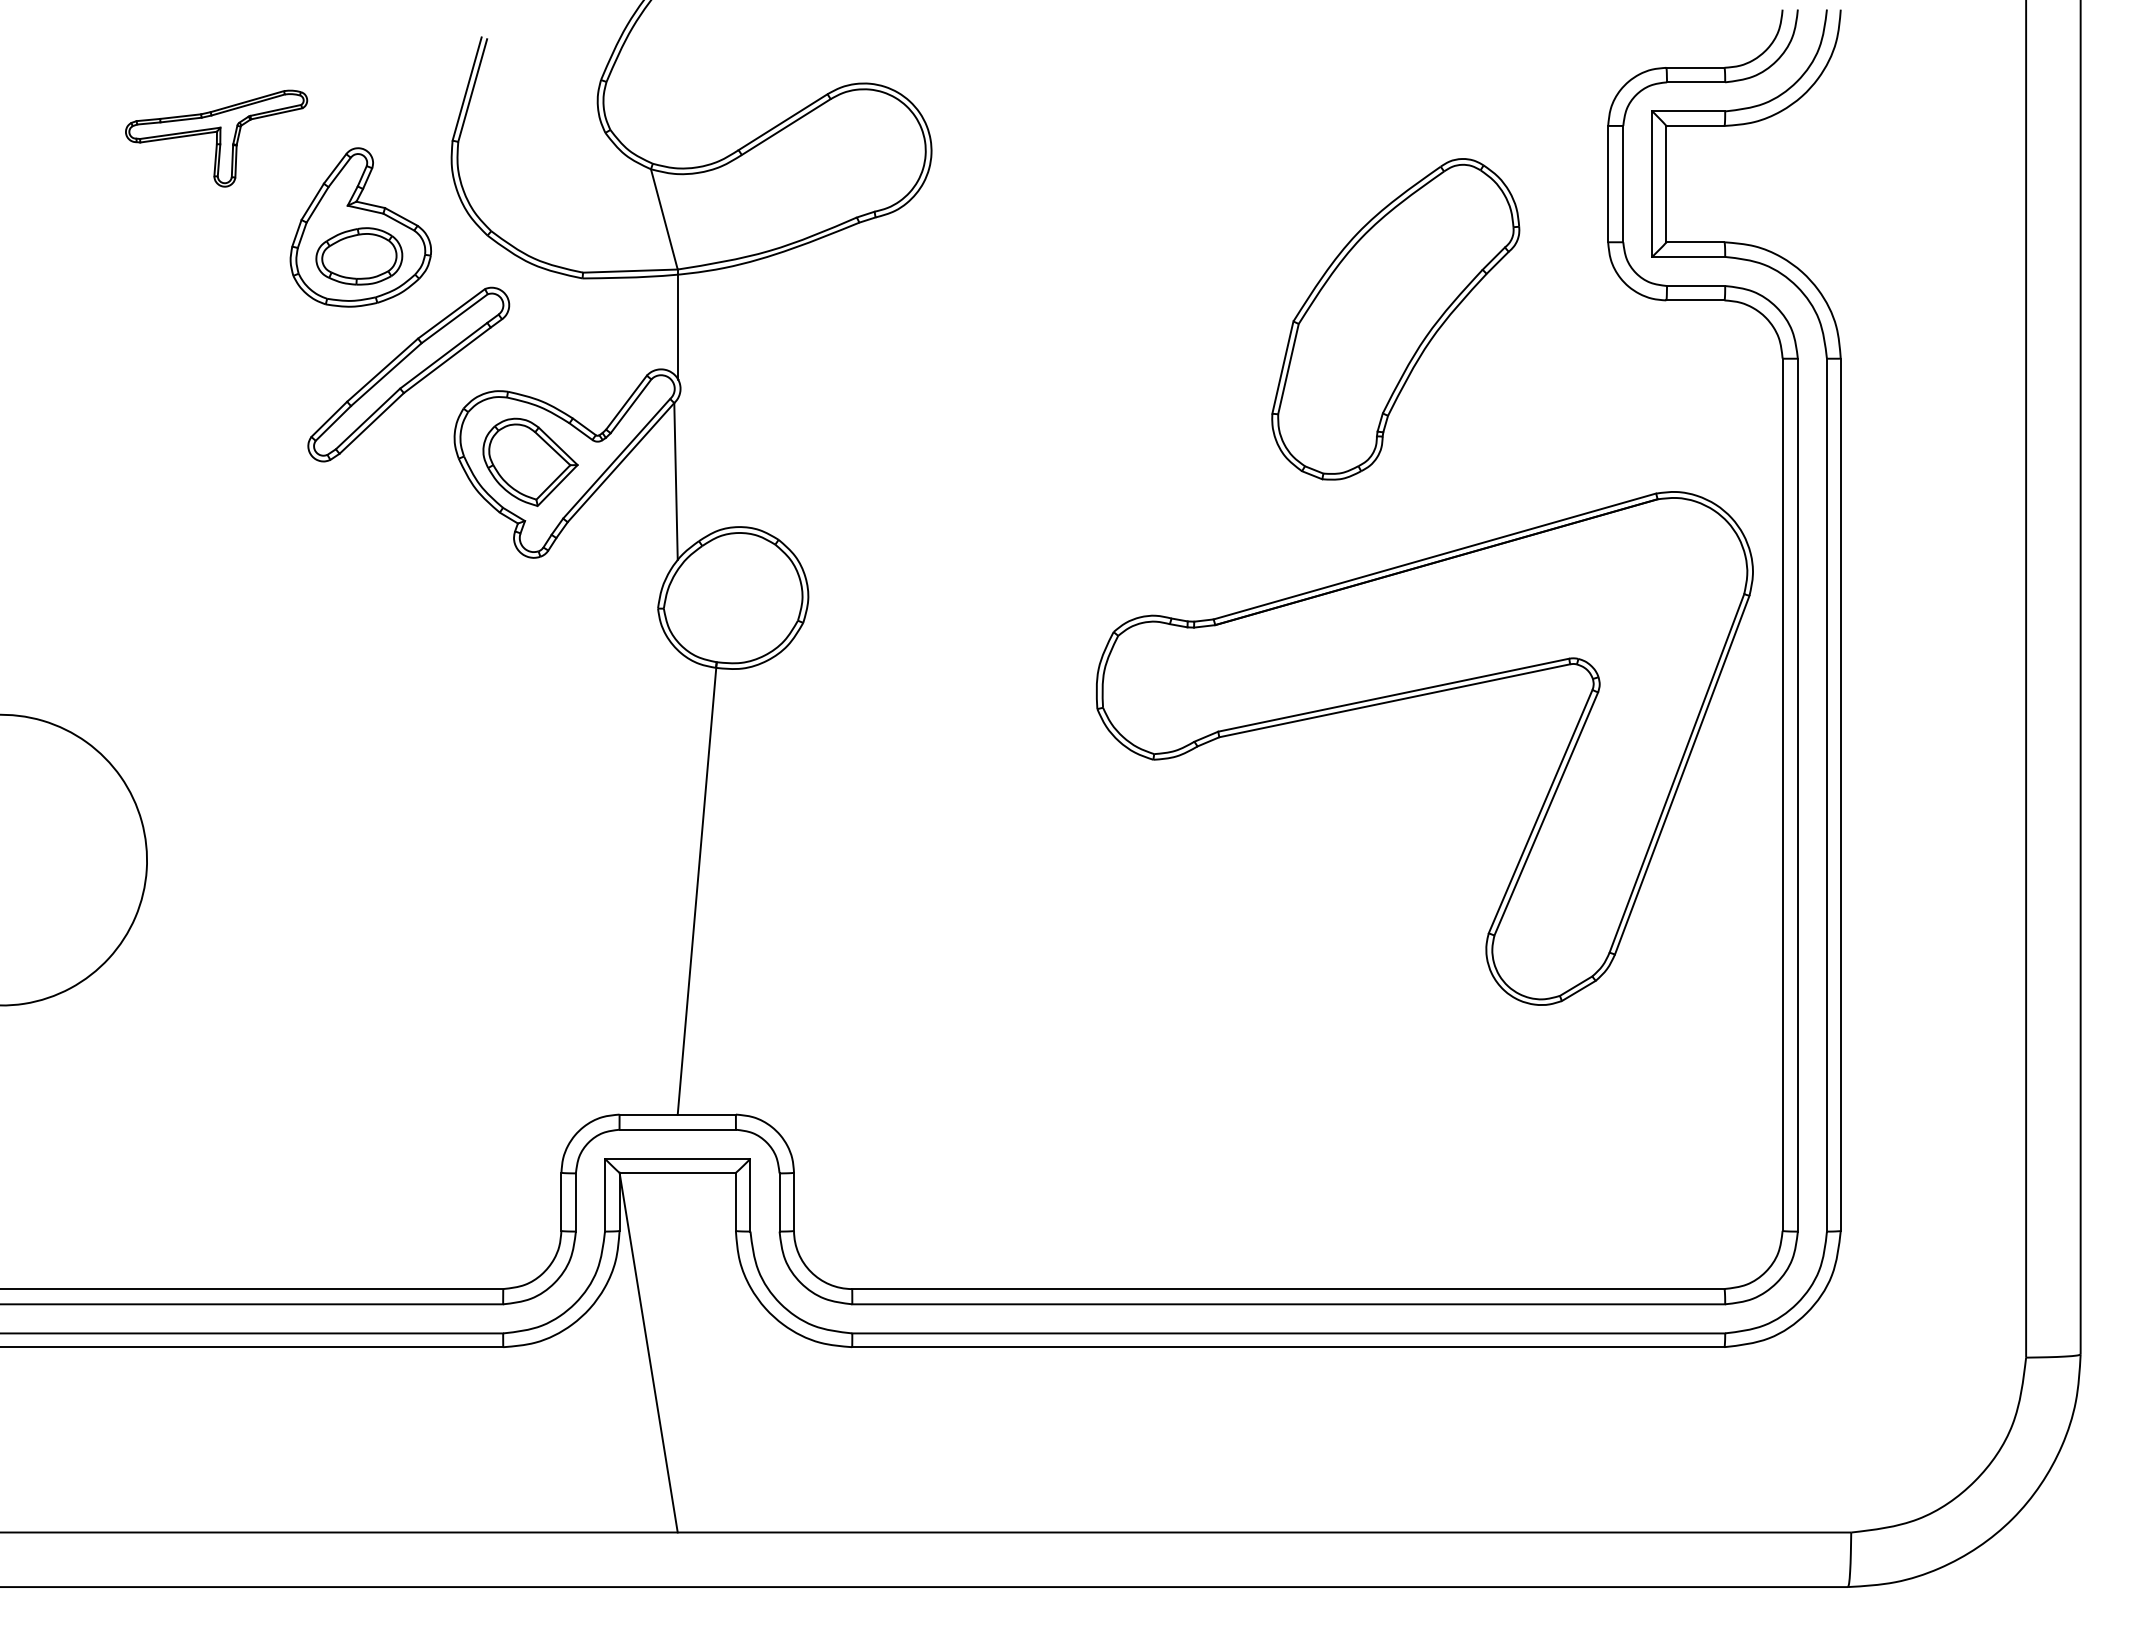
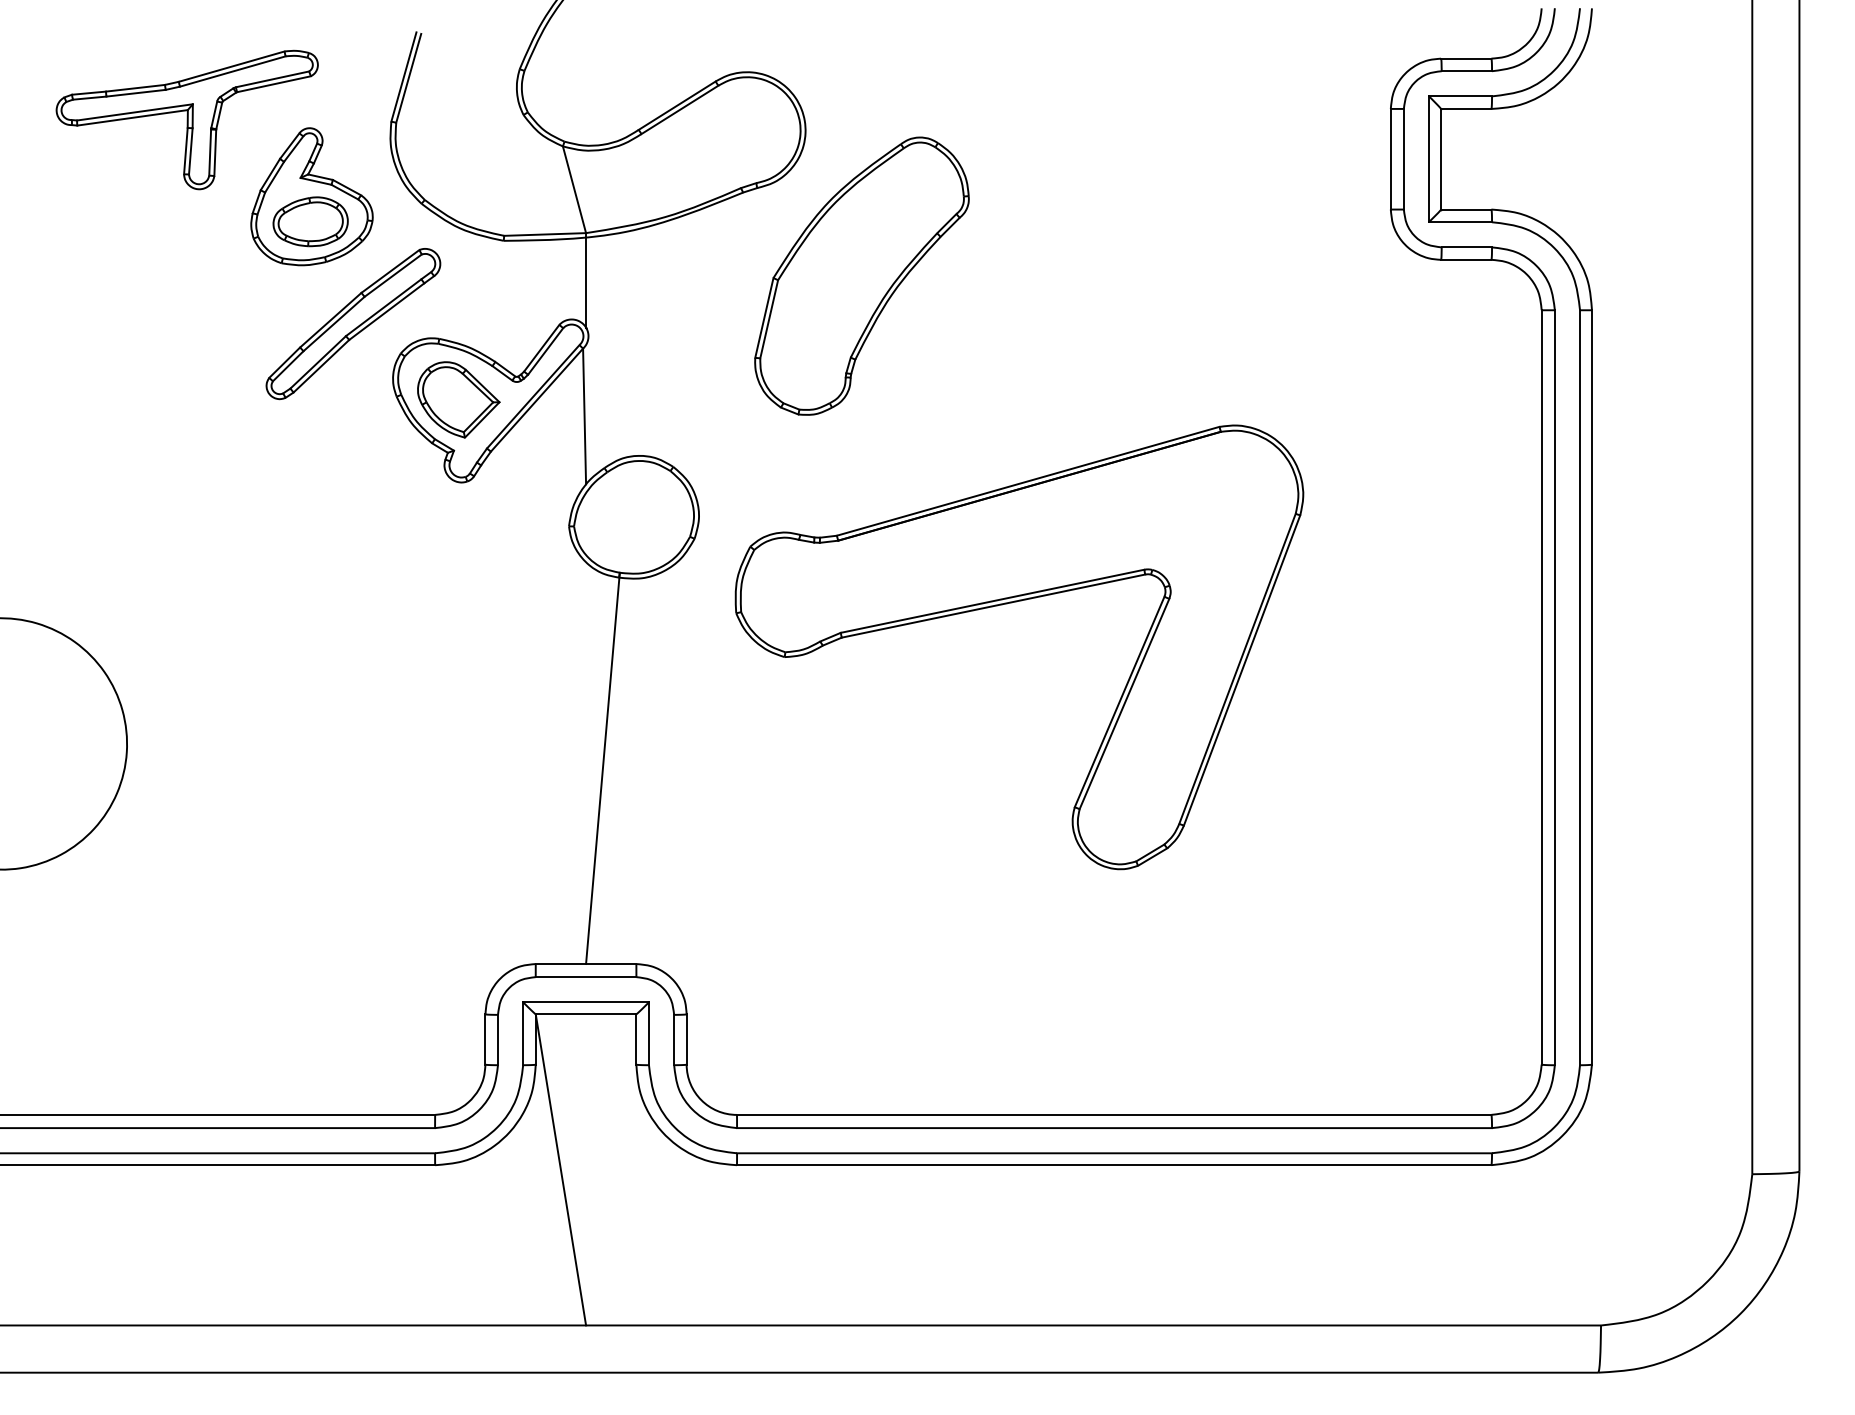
part: (216, 138) -> (187, 119), size x1.67
part: (1395, 319) -> (861, 276), moved
part: (1416, 697) -> (1012, 603), moved

